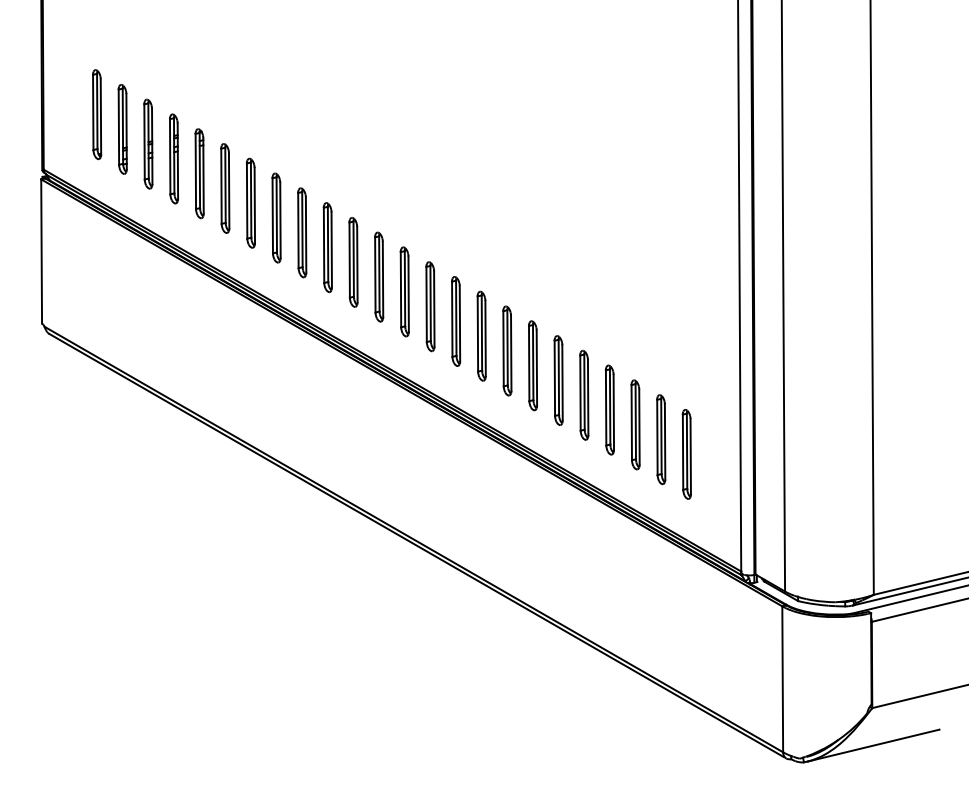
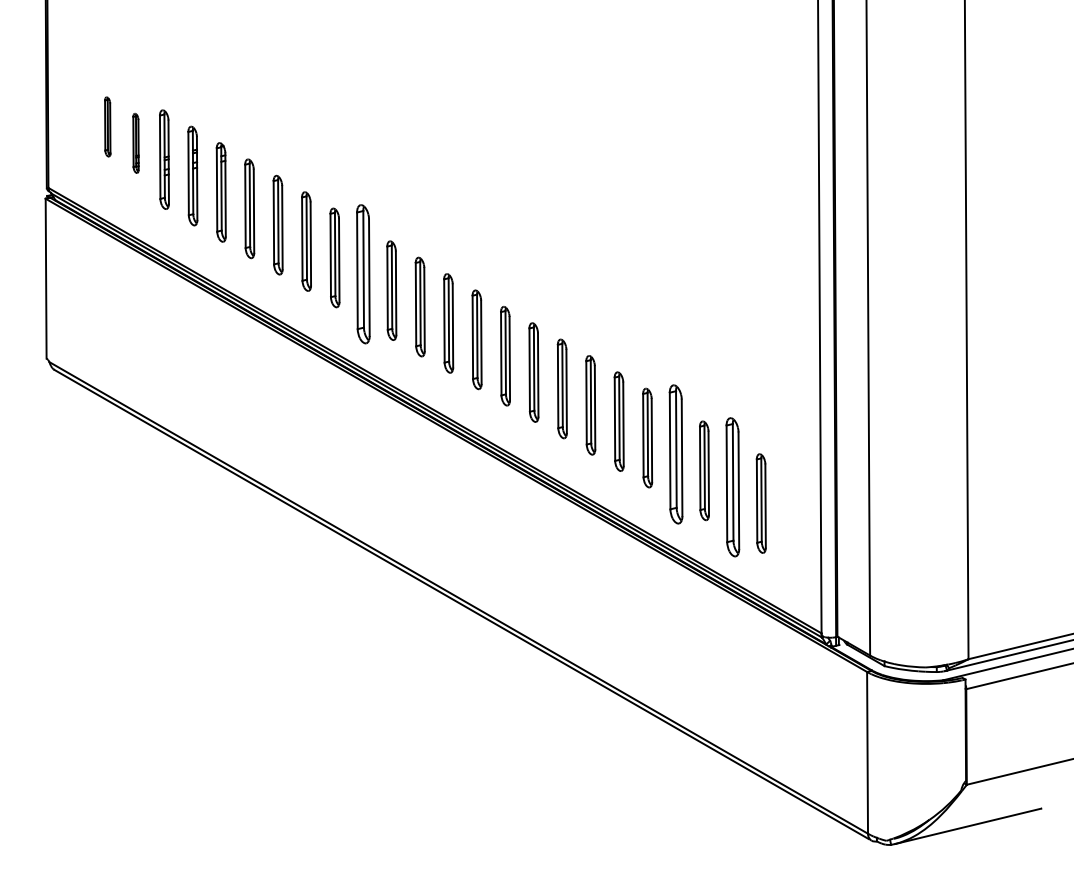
part: (97, 114) -> (107, 126), size x0.6
part: (122, 129) -> (135, 143), size x0.6
part: (327, 247) -> (363, 274), size x1.4
part: (609, 410) -> (675, 454), size x1.4
part: (660, 439) -> (732, 486), size x1.4

